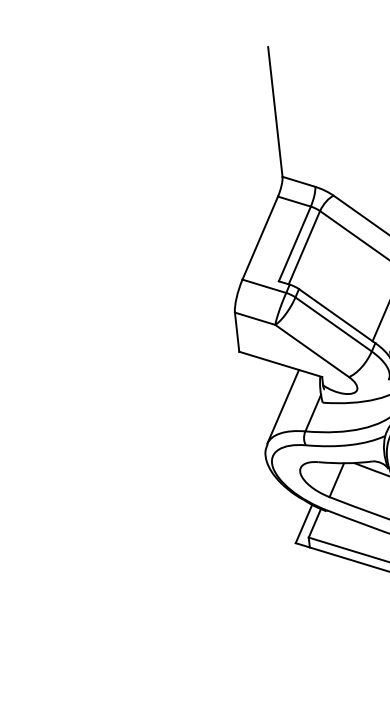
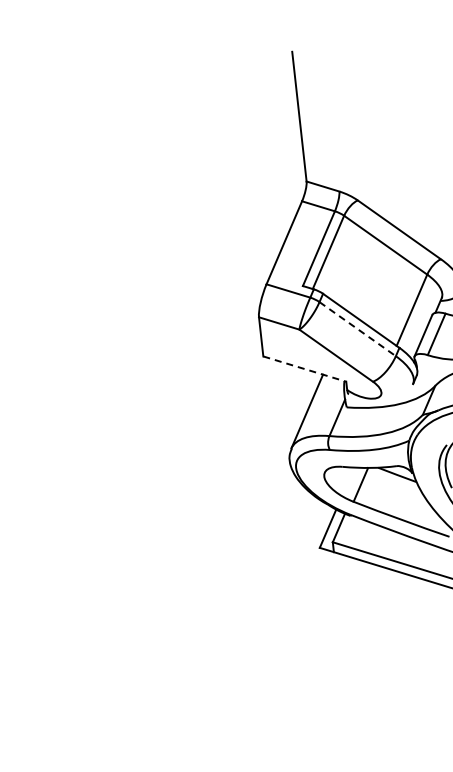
line: (333, 324) -> (357, 329), solid -> dashed
line: (281, 364) -> (305, 369), solid -> dashed

